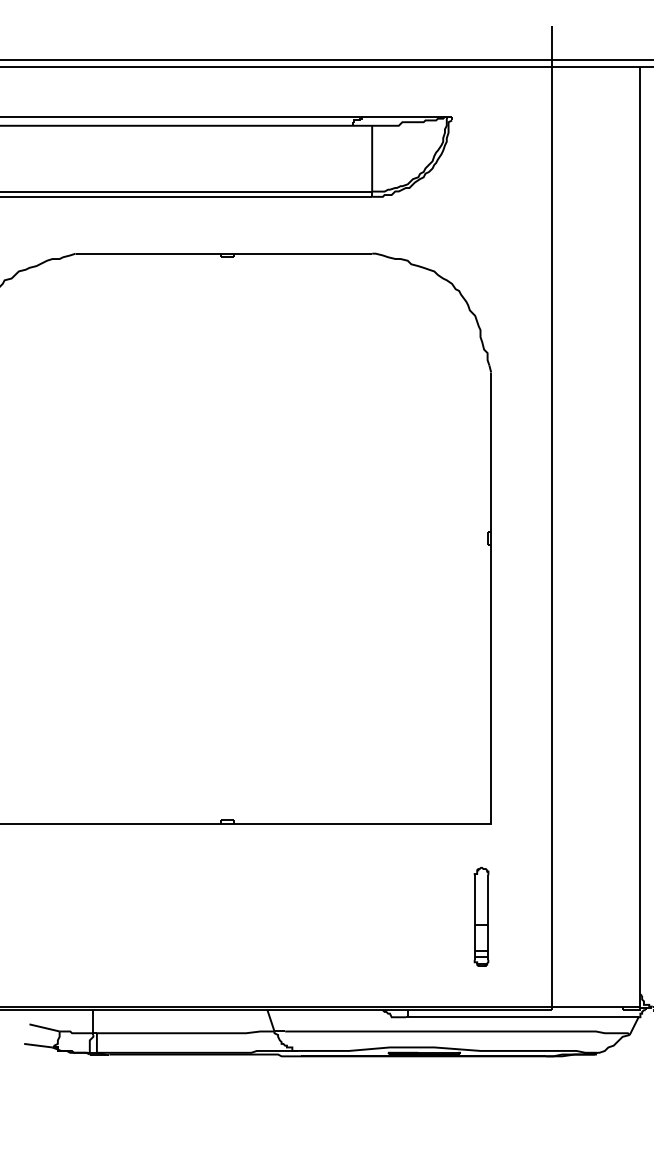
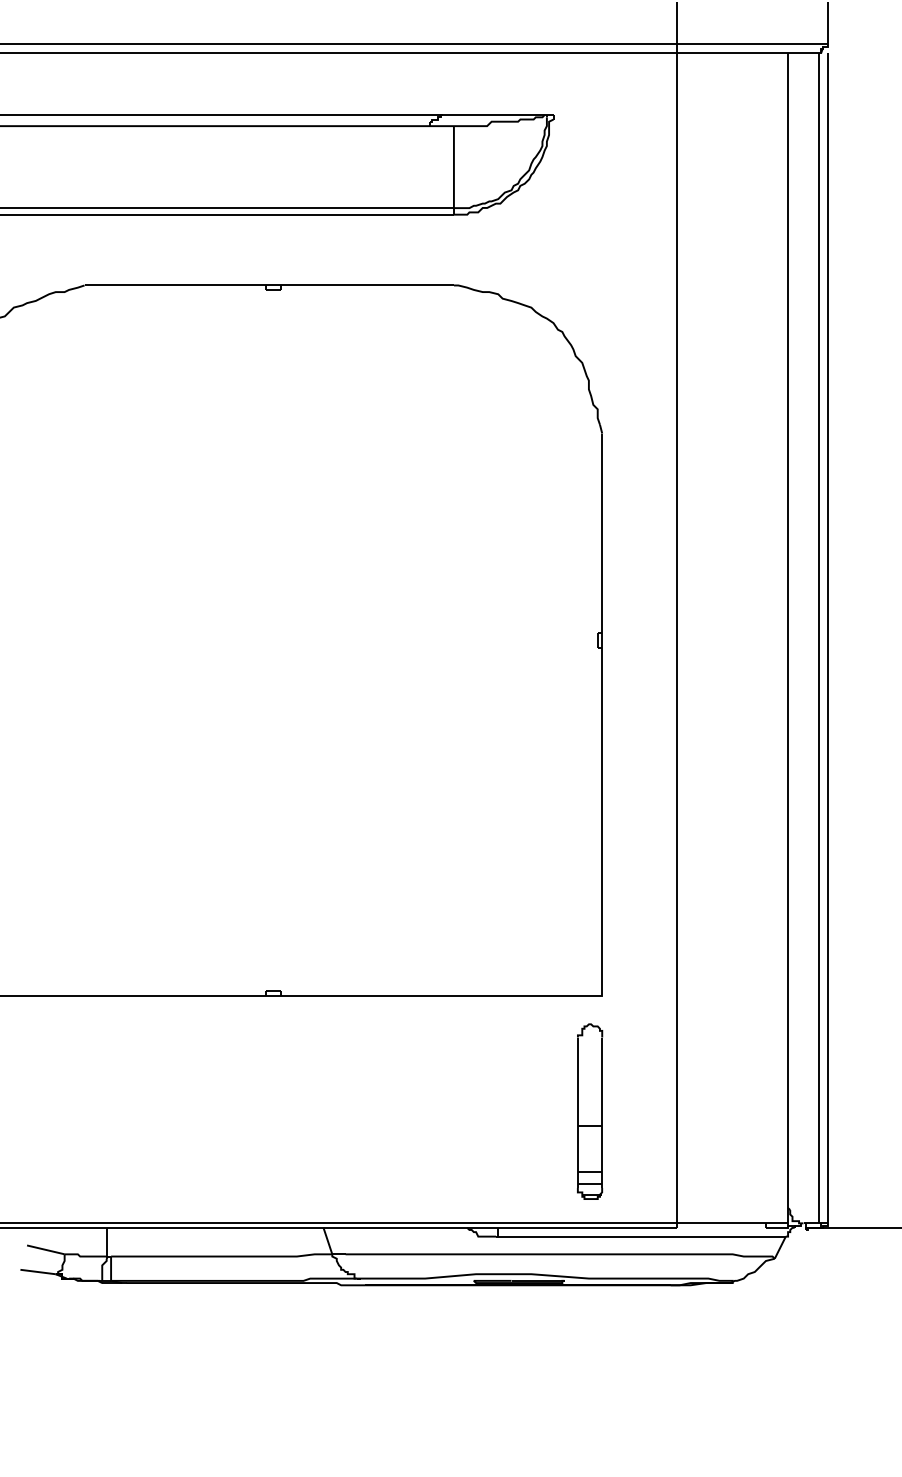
part: (481, 916) -> (590, 1111), size x1.43

